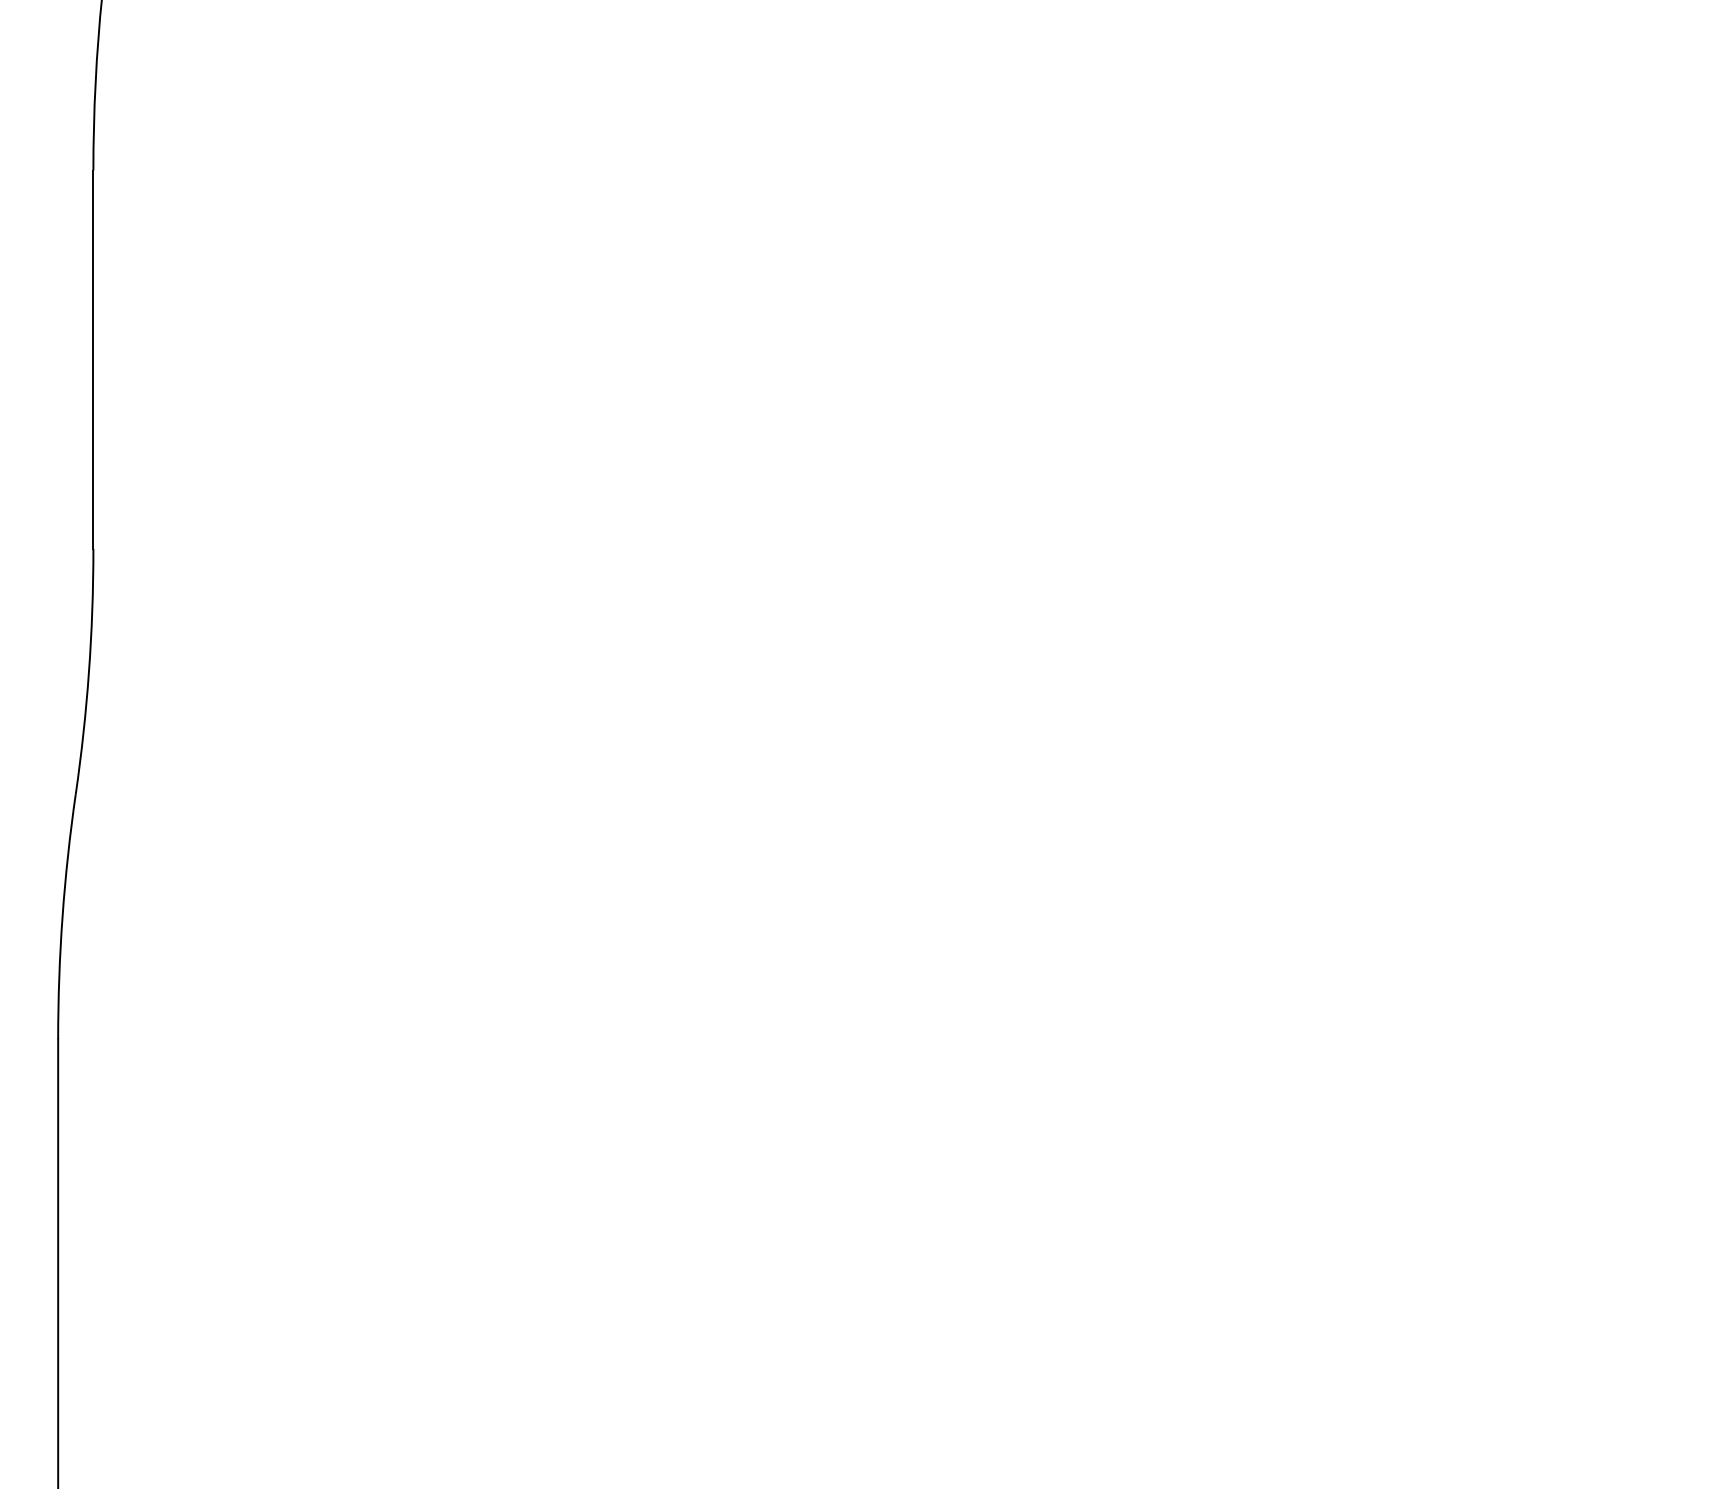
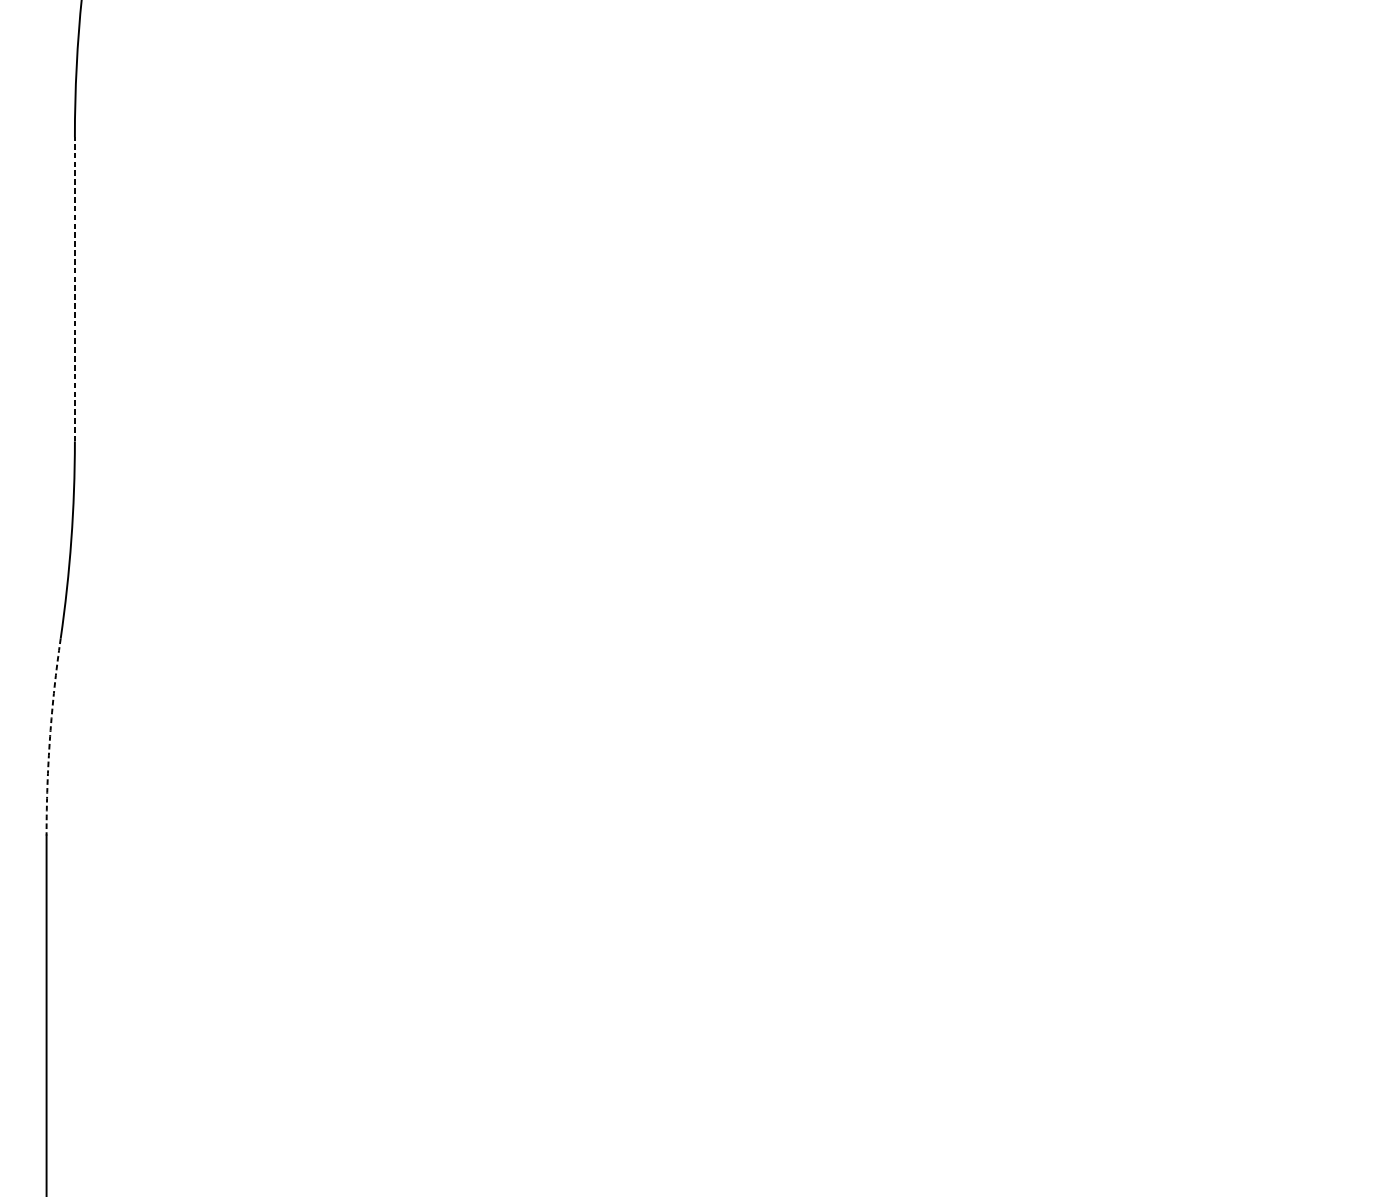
line: (93, 359) -> (74, 289), solid -> dashed
arc: (62, 916) -> (50, 736), solid -> dashed

